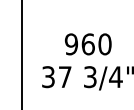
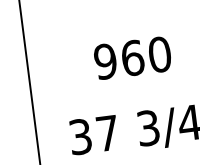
text: (88, 44) -> (133, 58), moved

